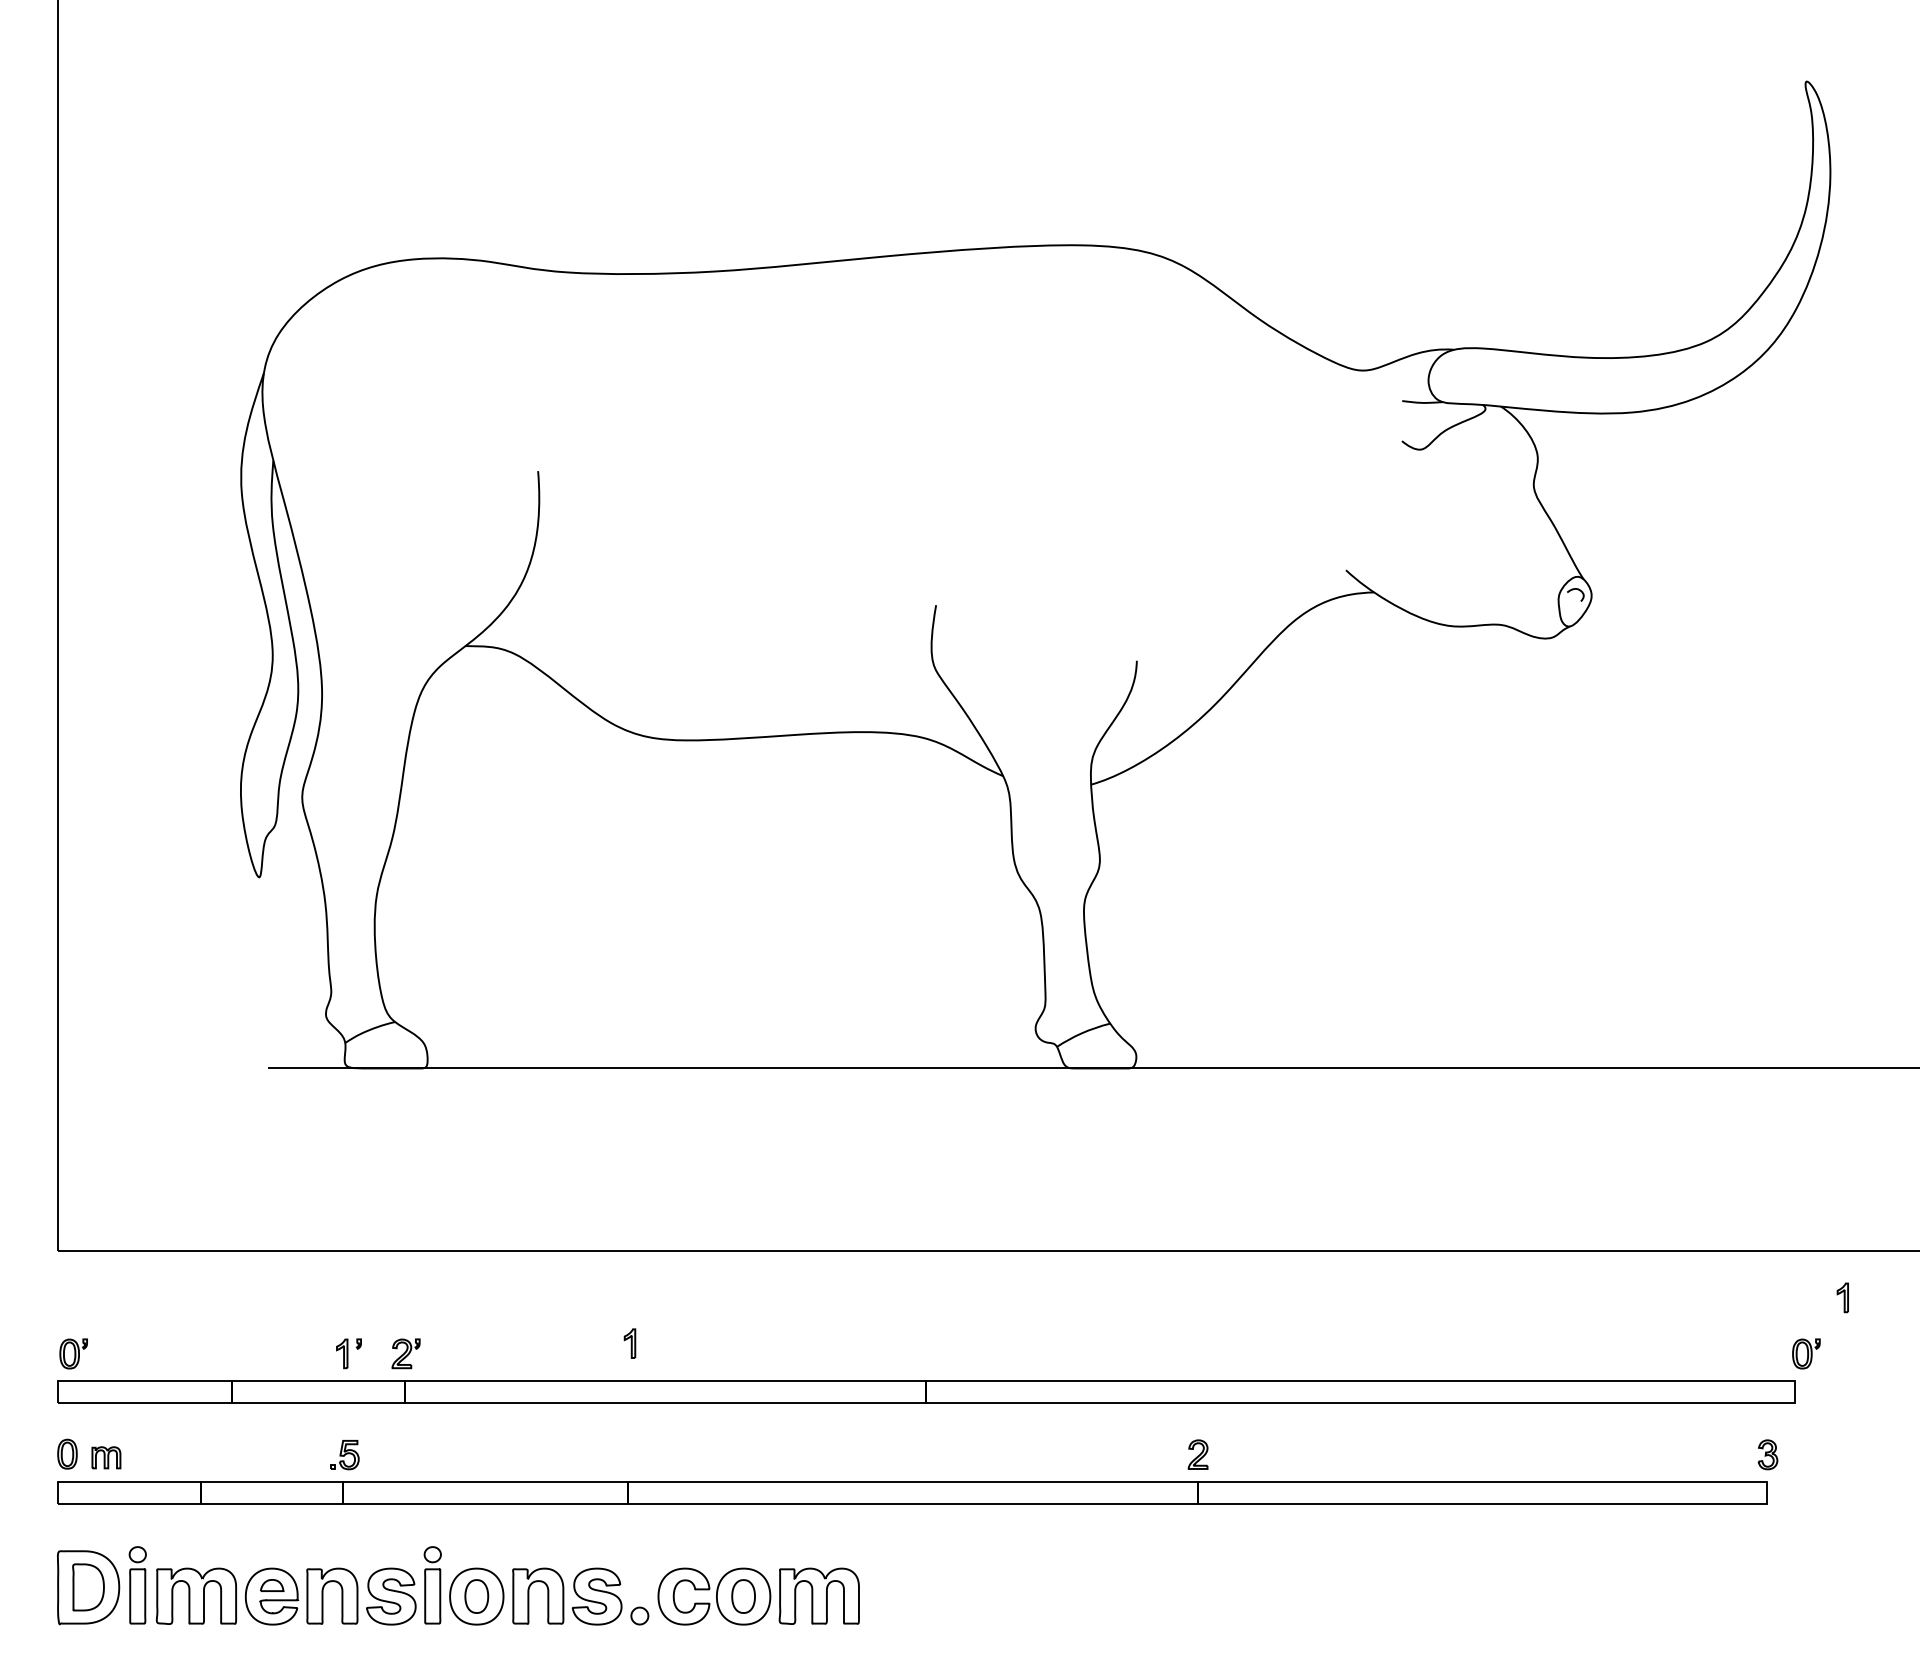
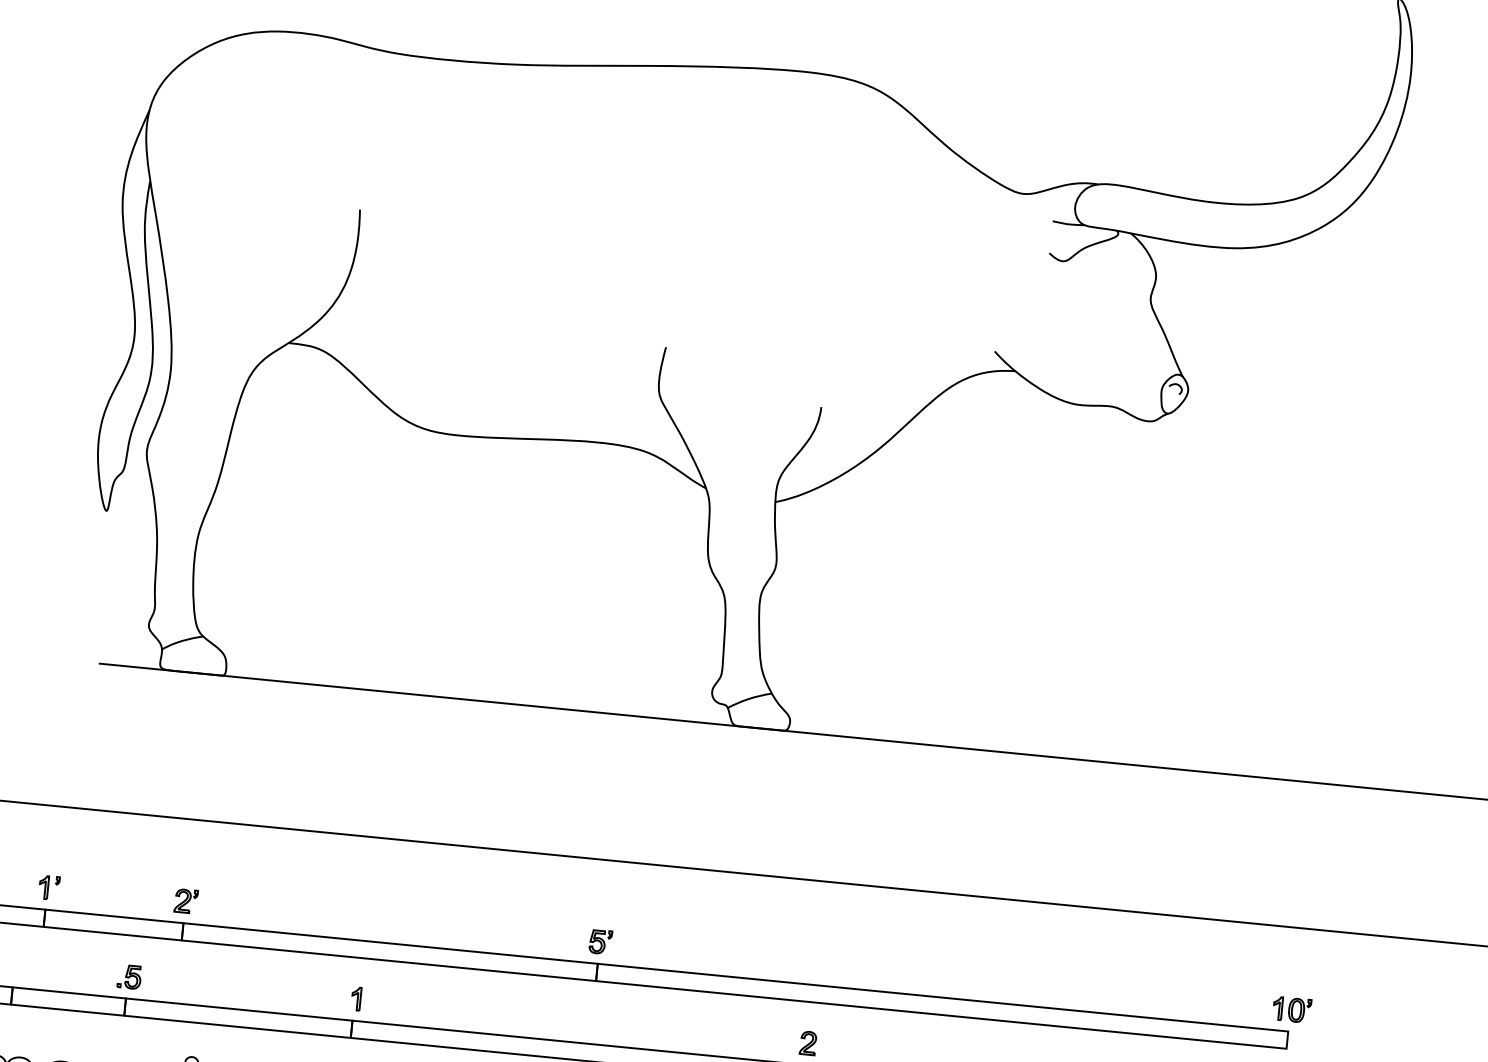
part: (1842, 1297) -> (1277, 1008), moved
part: (629, 1343) -> (355, 998), moved
part: (348, 1353) -> (48, 887), moved
part: (927, 1353) -> (600, 941), added

